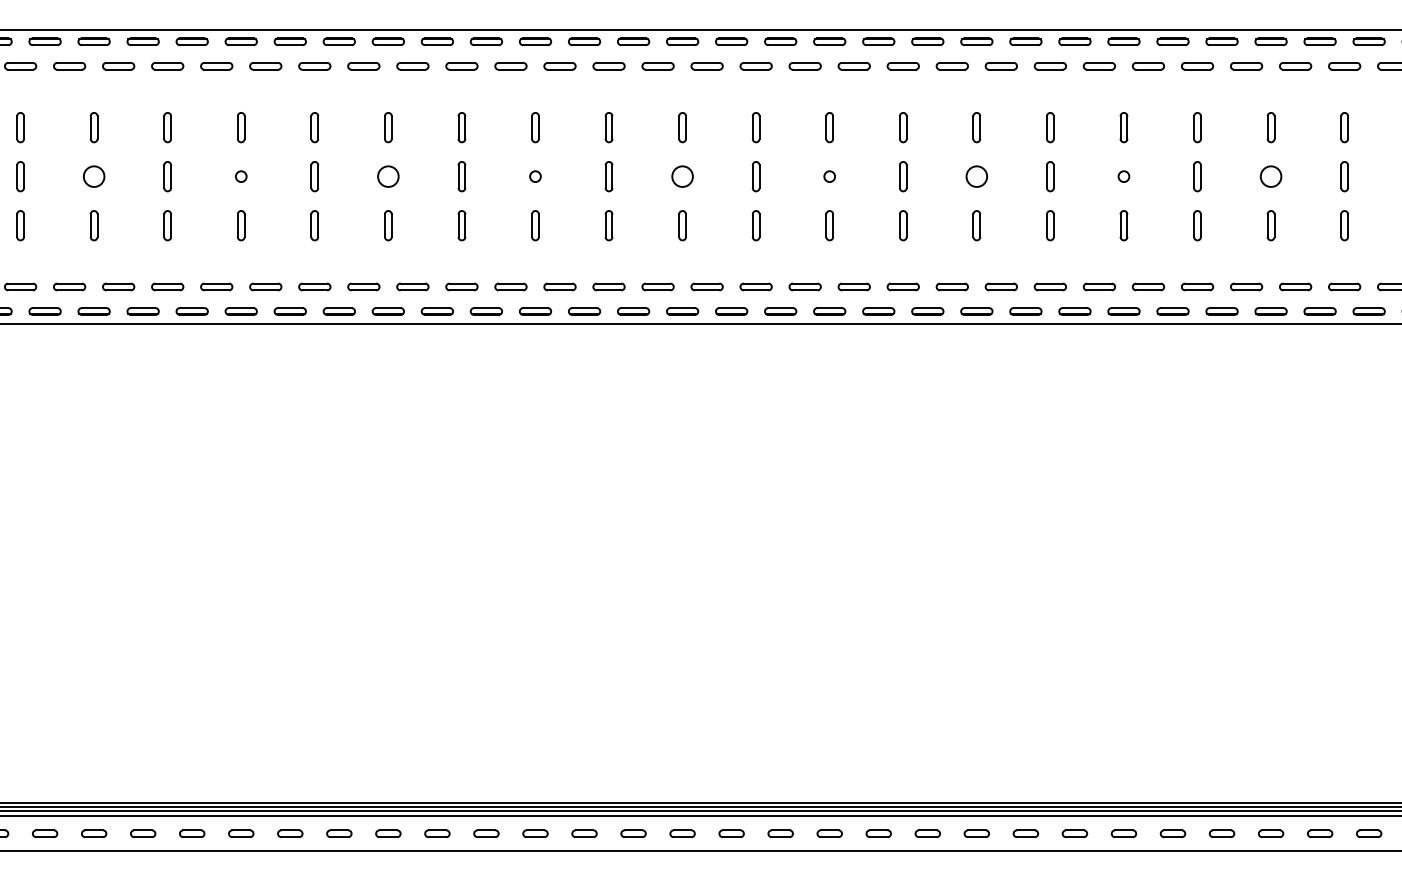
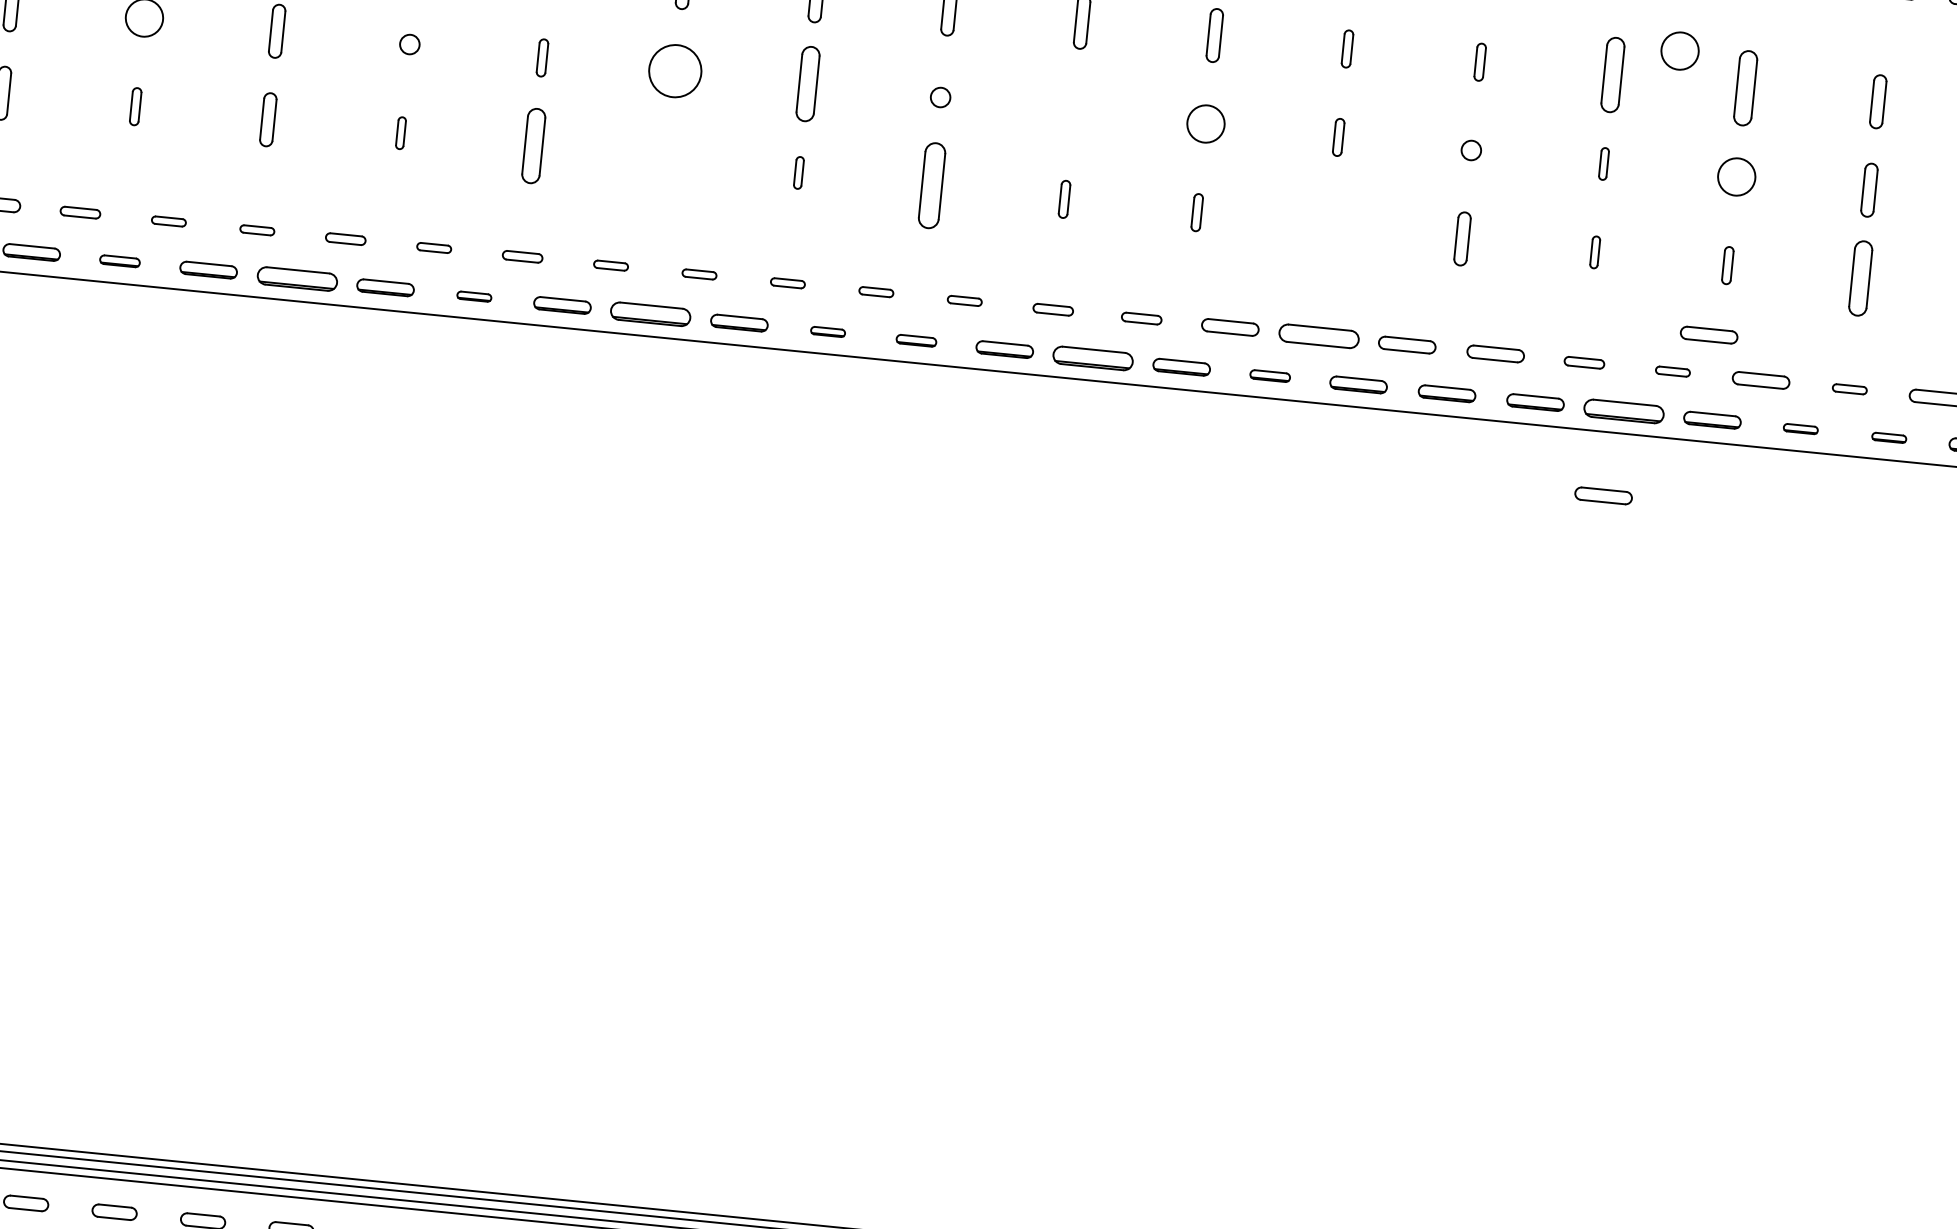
circle: (1232, 110) -> (1679, 50), added
part: (1050, 127) -> (1347, 48), size x0.7
part: (1123, 127) -> (1479, 61), size x0.7
part: (1197, 127) -> (1612, 75), size x1.4
part: (1270, 127) -> (1744, 88), size x1.4
part: (608, 176) -> (541, 57), size x0.7
circle: (682, 176) -> (675, 70), size x1.4
part: (755, 176) -> (806, 83), size x1.4
part: (903, 176) -> (1073, 110), removed
part: (1050, 176) -> (1338, 136), size x0.7
part: (1197, 176) -> (1604, 163), size x0.6
part: (388, 225) -> (135, 106), size x0.7
part: (535, 225) -> (401, 132), size x0.6
part: (608, 225) -> (532, 145), size x1.4
part: (682, 225) -> (666, 159), removed
part: (755, 225) -> (797, 172), size x0.6
part: (829, 225) -> (931, 185), size x1.6
part: (903, 225) -> (1064, 198), size x0.7
part: (976, 225) -> (1196, 212), size x0.7
part: (1050, 225) -> (1330, 225), removed
part: (1197, 225) -> (1595, 251), size x0.6
part: (1270, 225) -> (1726, 264), size x0.7
part: (1344, 225) -> (1860, 278), size x1.4
part: (1264, 264) -> (1709, 334), added
part: (363, 286) -> (79, 211), size x0.7
part: (412, 286) -> (168, 220), size x0.6
part: (461, 286) -> (256, 229), size x0.6
part: (510, 286) -> (344, 238), size x0.7
part: (559, 286) -> (433, 247), size x0.6
part: (608, 286) -> (521, 255), size x0.7
part: (657, 286) -> (610, 264), size x0.6
part: (706, 286) -> (698, 273), size x0.6
part: (755, 286) -> (786, 282), size x0.6
part: (804, 286) -> (875, 291), size x0.6
part: (853, 286) -> (963, 299), size x0.6
part: (902, 286) -> (1052, 308), size x0.7
part: (951, 286) -> (1140, 317), size x0.7
part: (1049, 286) -> (1317, 335), size x1.4
part: (1197, 286) -> (1584, 361), size x0.7
part: (1246, 286) -> (1672, 370), size x0.6
part: (1344, 286) -> (1849, 388), size x0.6
part: (387, 311) -> (118, 261), size x0.7
part: (485, 311) -> (295, 278), size x1.4
part: (584, 311) -> (473, 296), size x0.6
part: (682, 311) -> (650, 314), size x1.4
part: (780, 311) -> (827, 331), size x0.6
part: (829, 311) -> (915, 340), size x0.7
part: (927, 311) -> (1092, 358), size x1.4
part: (1025, 311) -> (1269, 376), size x0.7
part: (1221, 311) -> (1623, 411), size x1.4
part: (1319, 311) -> (1799, 428), size x0.6
part: (1368, 311) -> (1888, 437), size x0.6
part: (1215, 358) -> (1603, 494), added

